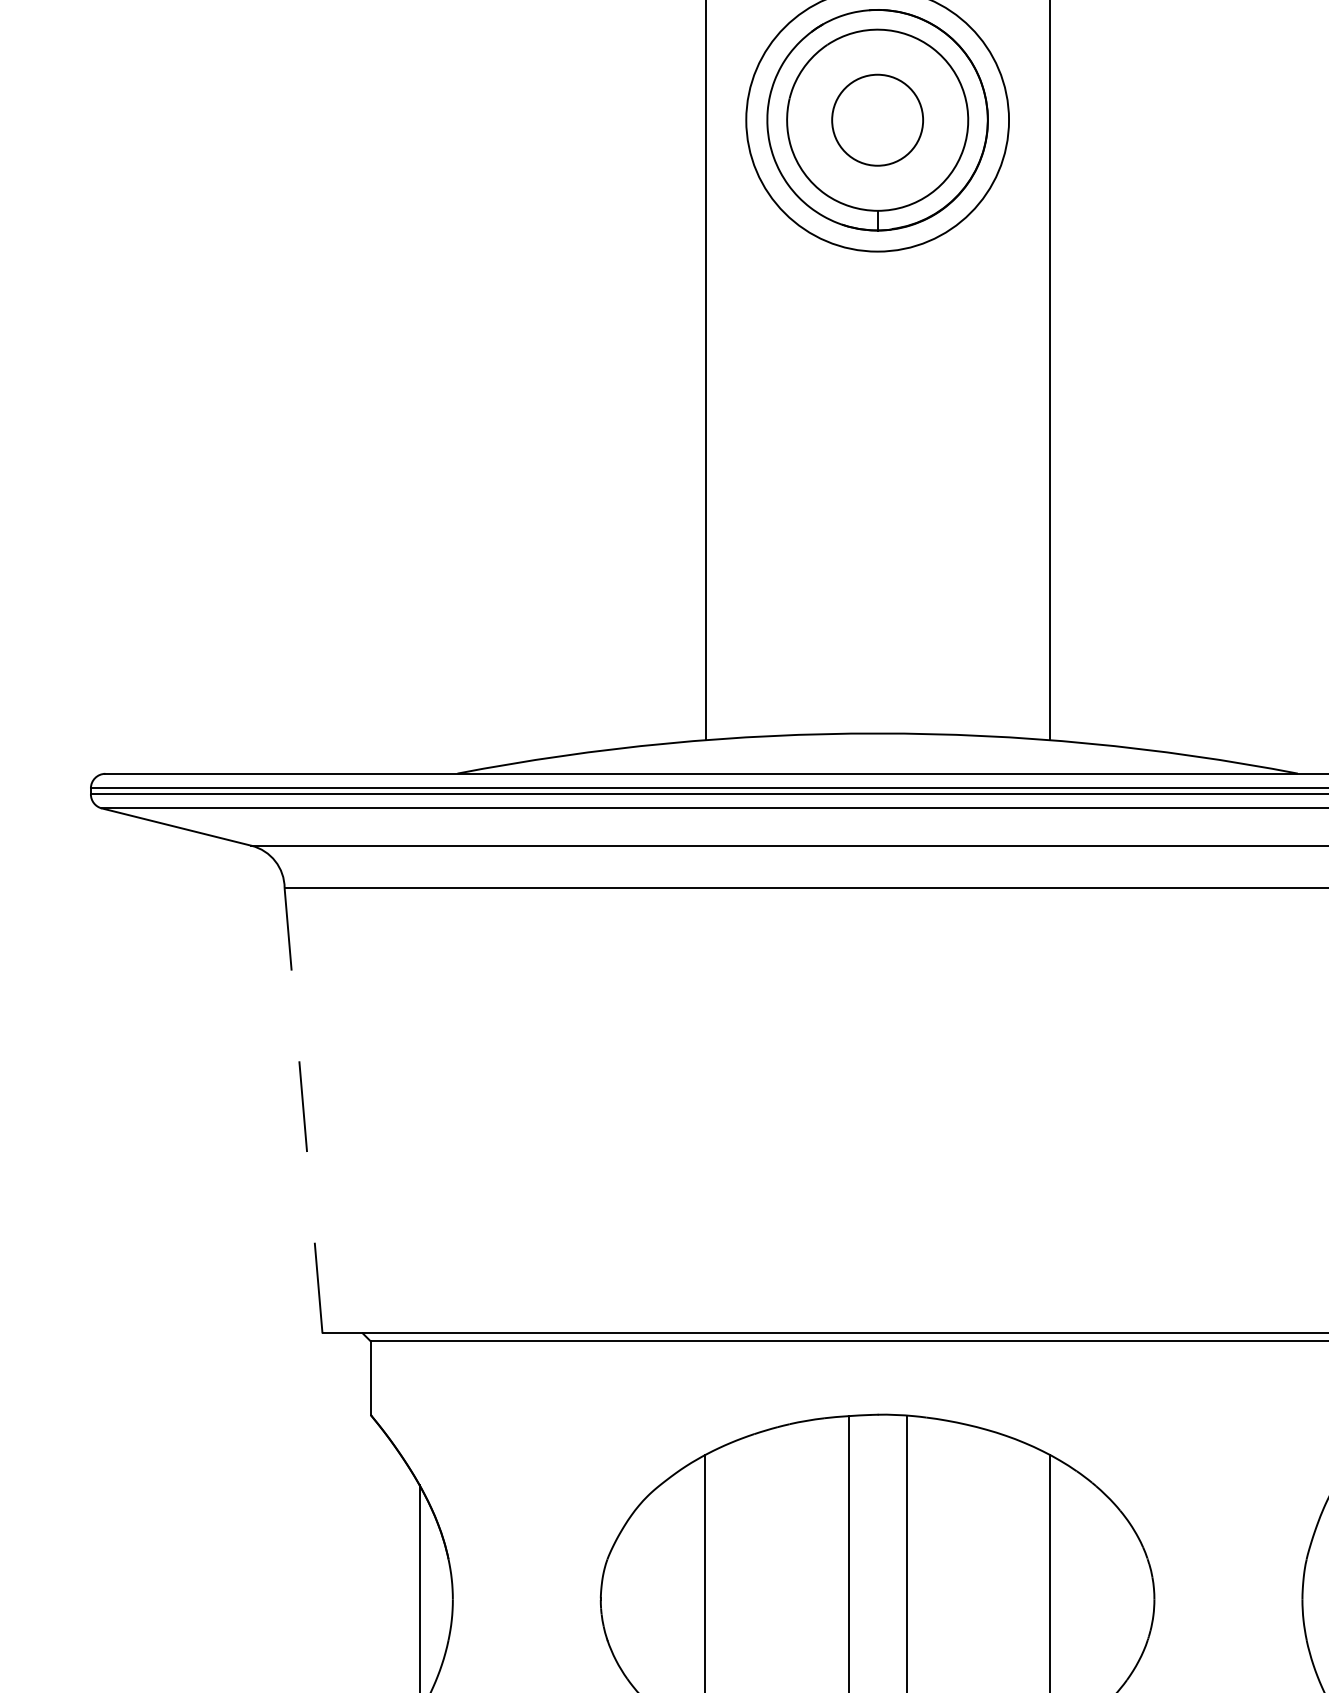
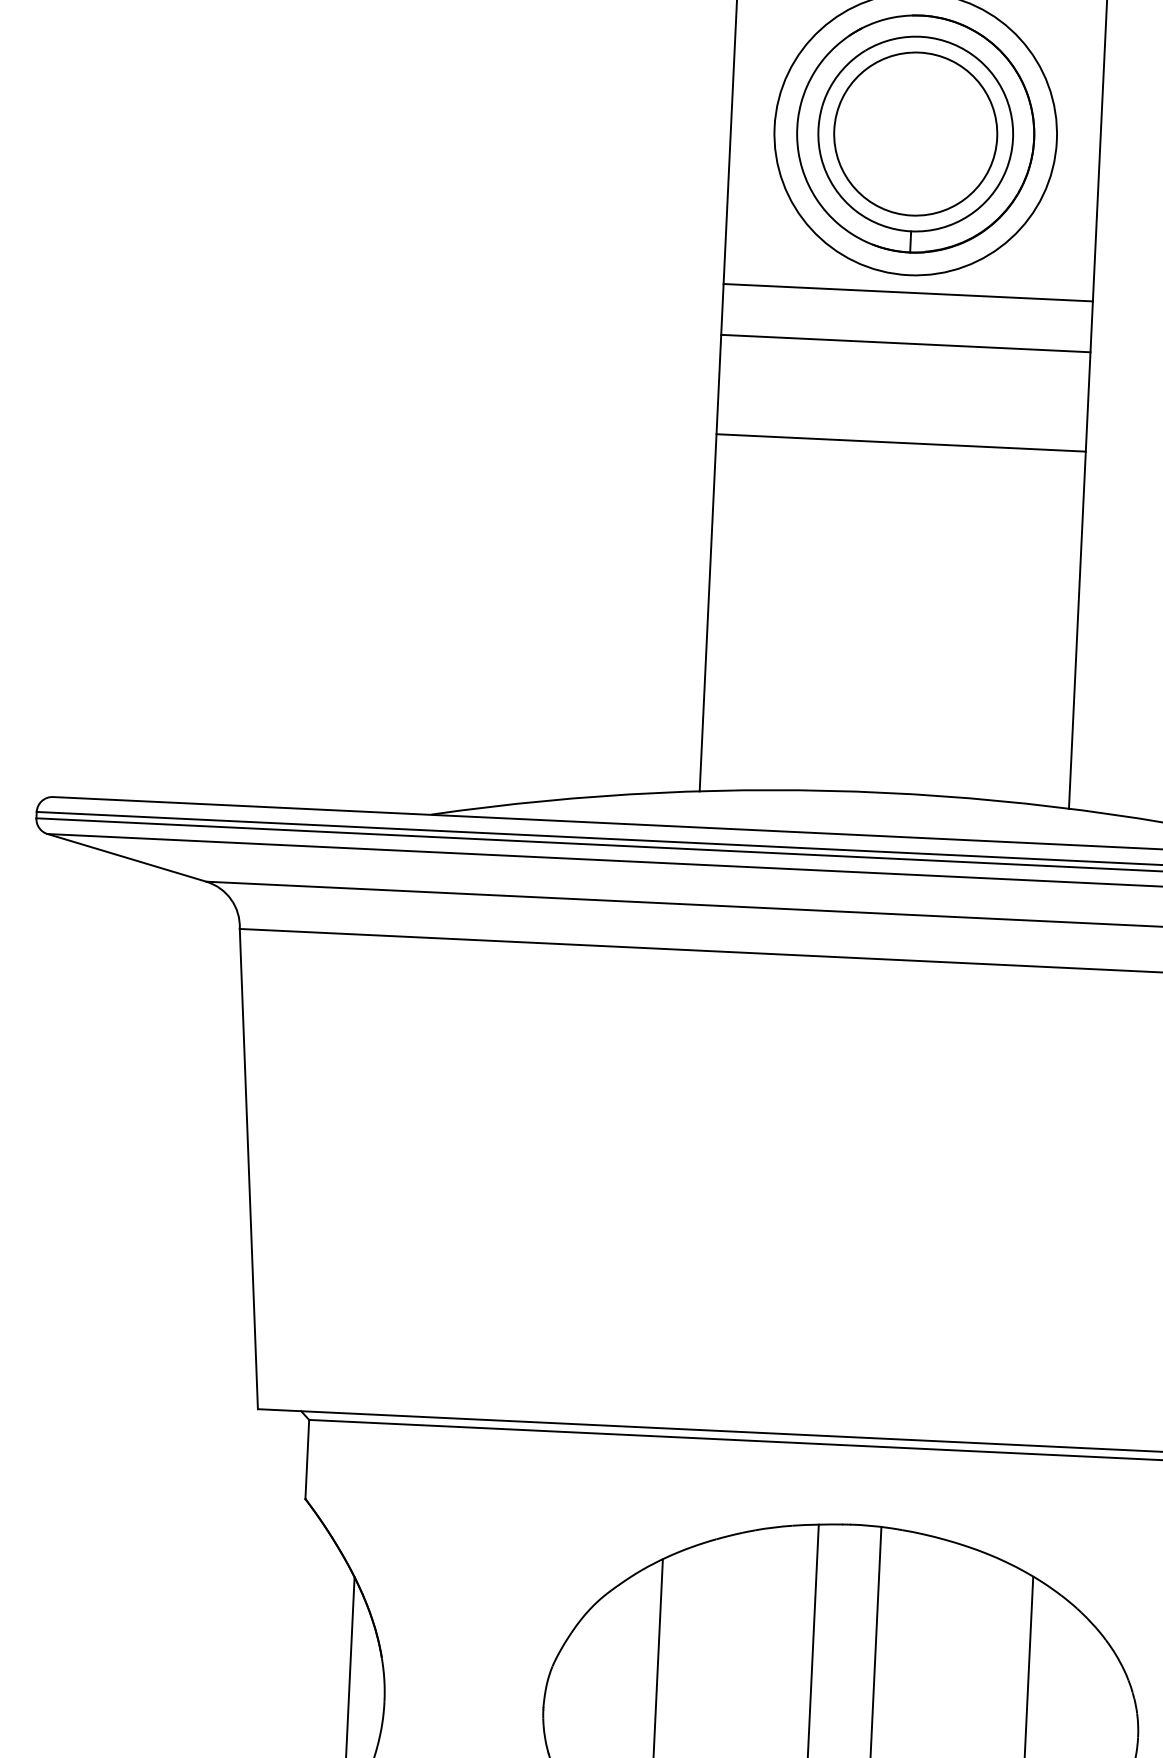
circle: (877, 120) -> (915, 134), size x1.67
line: (877, 267) -> (908, 292), added
line: (877, 315) -> (905, 343), added
line: (877, 407) -> (901, 442), added
line: (303, 1110) -> (248, 1168), dashed -> solid

